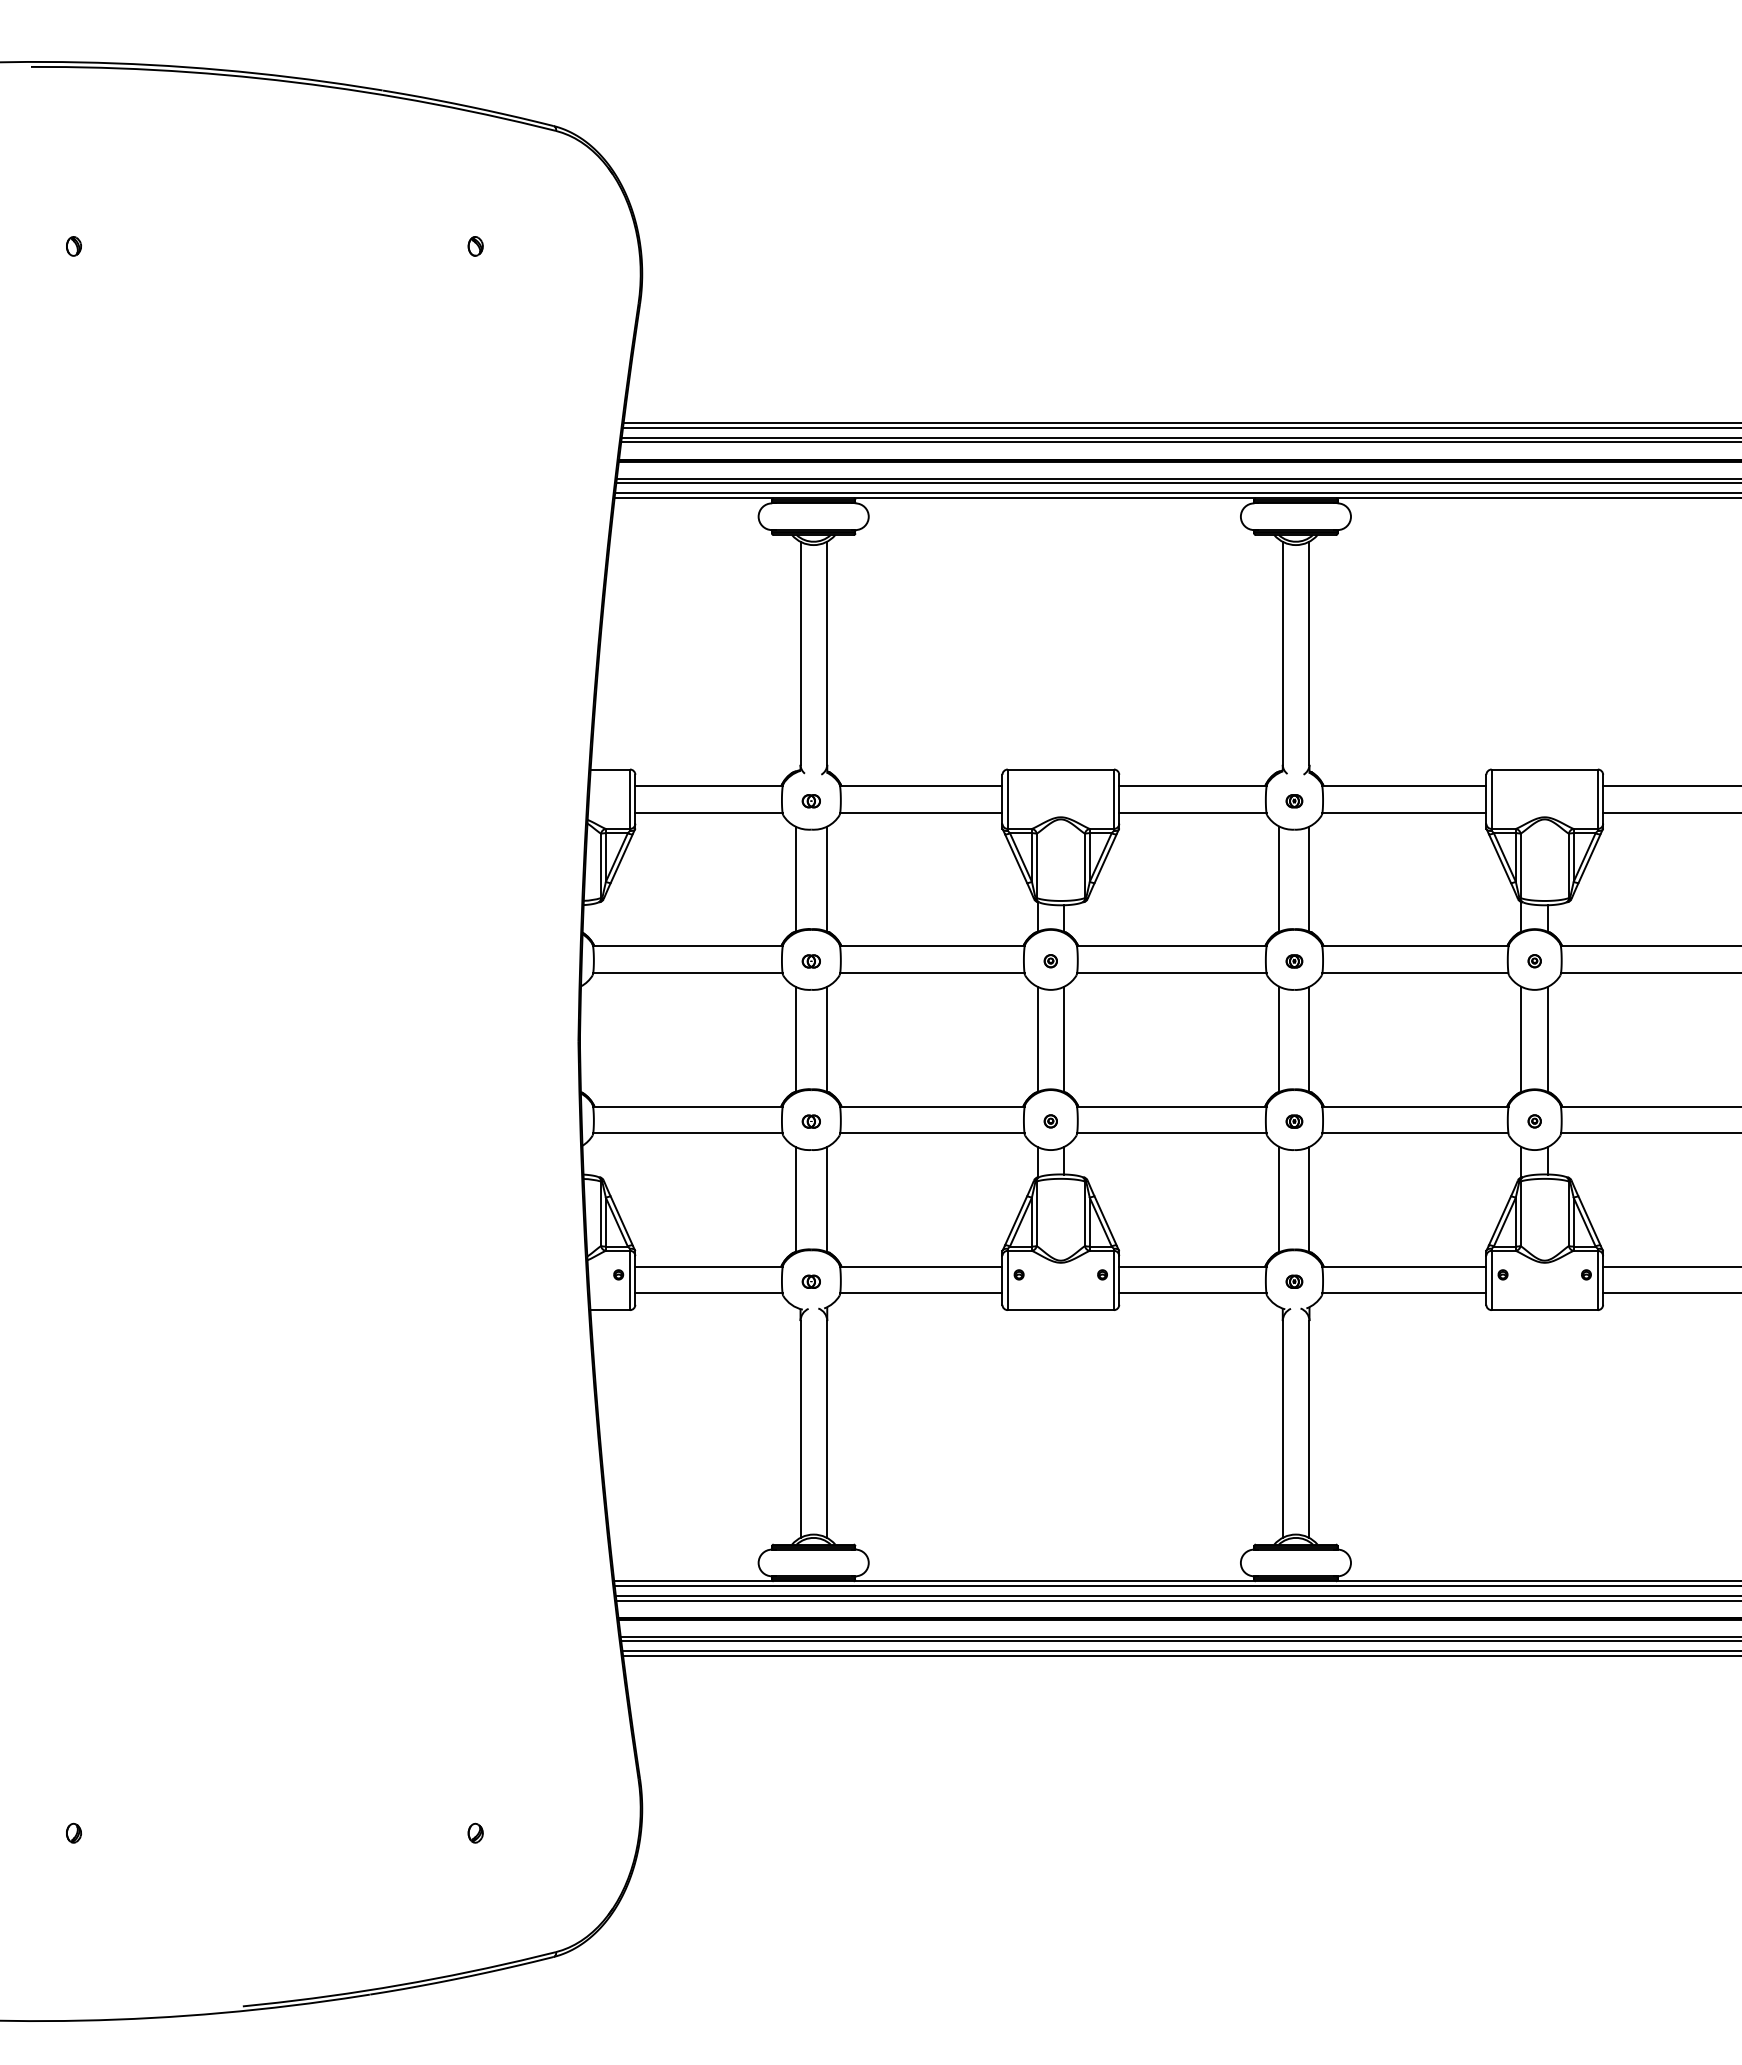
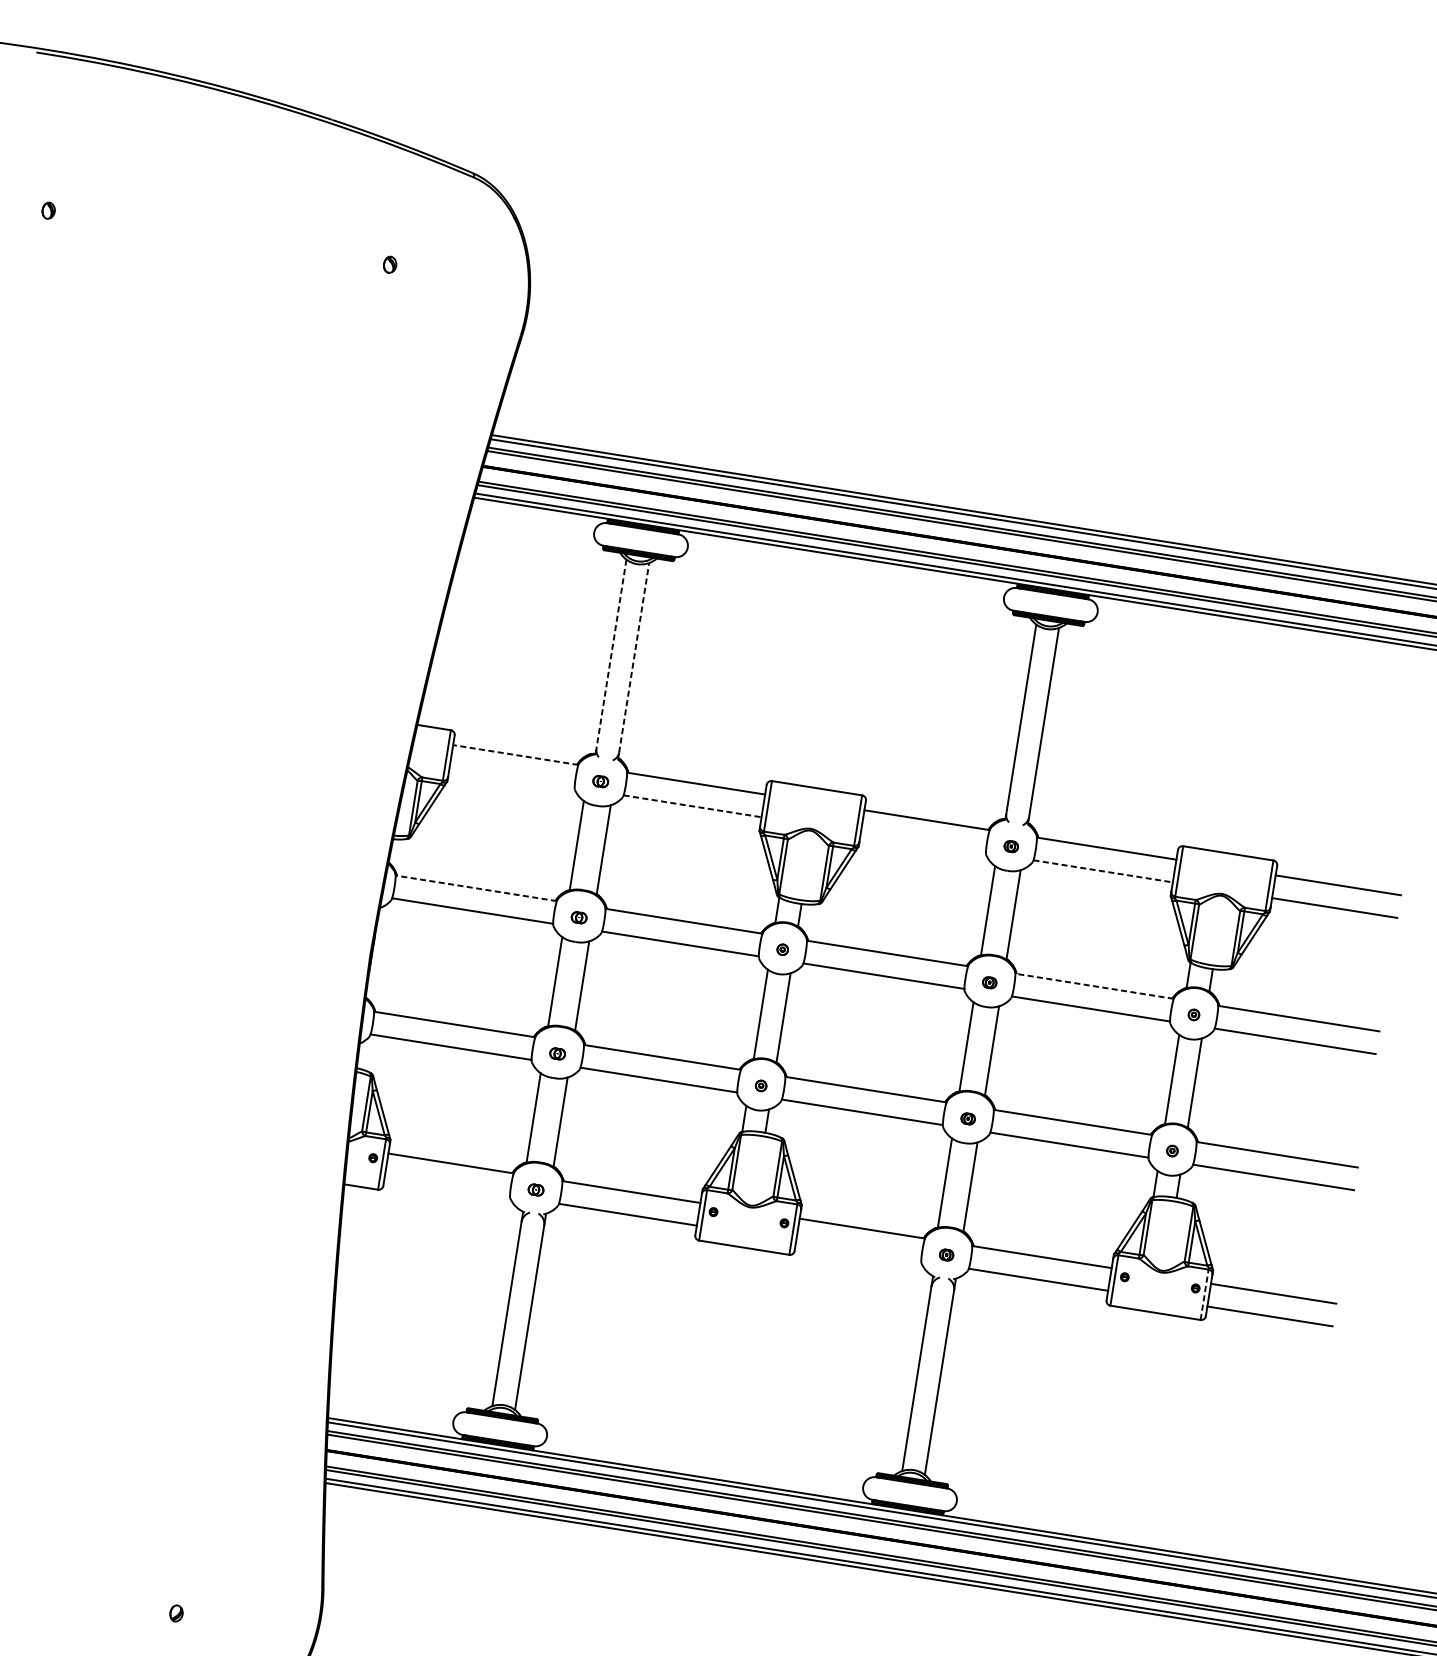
line: (800, 653) -> (611, 654), solid -> dashed
line: (827, 653) -> (634, 658), solid -> dashed
line: (709, 786) -> (516, 755), solid -> dashed
line: (708, 812) -> (511, 777), removed
line: (921, 812) -> (692, 805), solid -> dashed
line: (1192, 812) -> (923, 842), removed
line: (1404, 812) -> (1103, 871), solid -> dashed
line: (687, 946) -> (475, 888), solid -> dashed
line: (1414, 946) -> (1093, 986), solid -> dashed
line: (1597, 1280) -> (1204, 1294), solid -> dashed
line: (708, 1293) -> (447, 1186), removed
line: (1192, 1293) -> (858, 1251), removed

